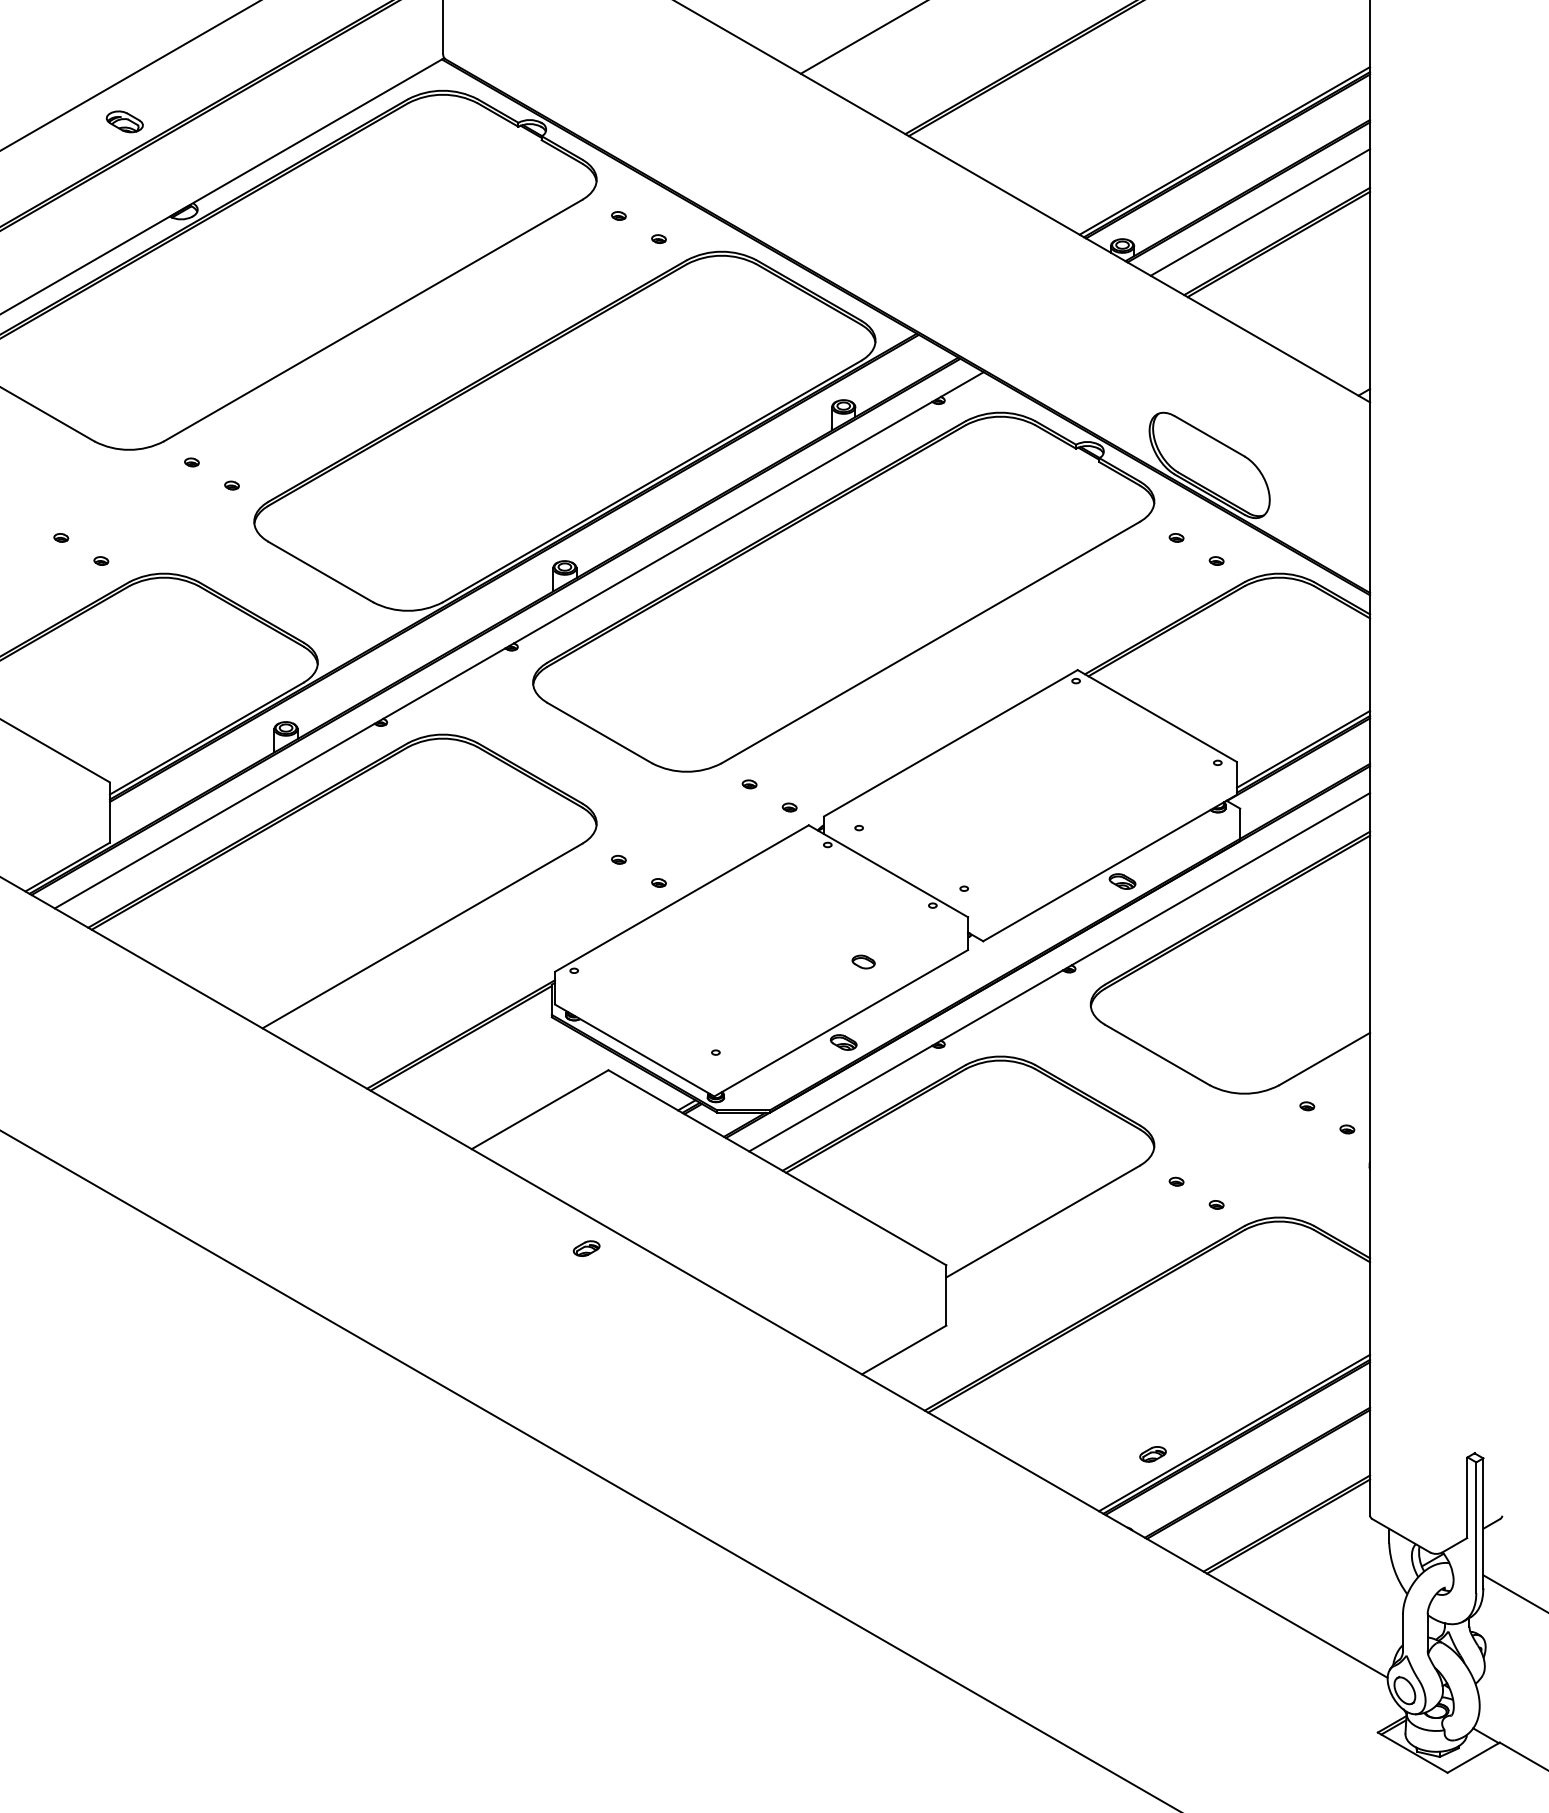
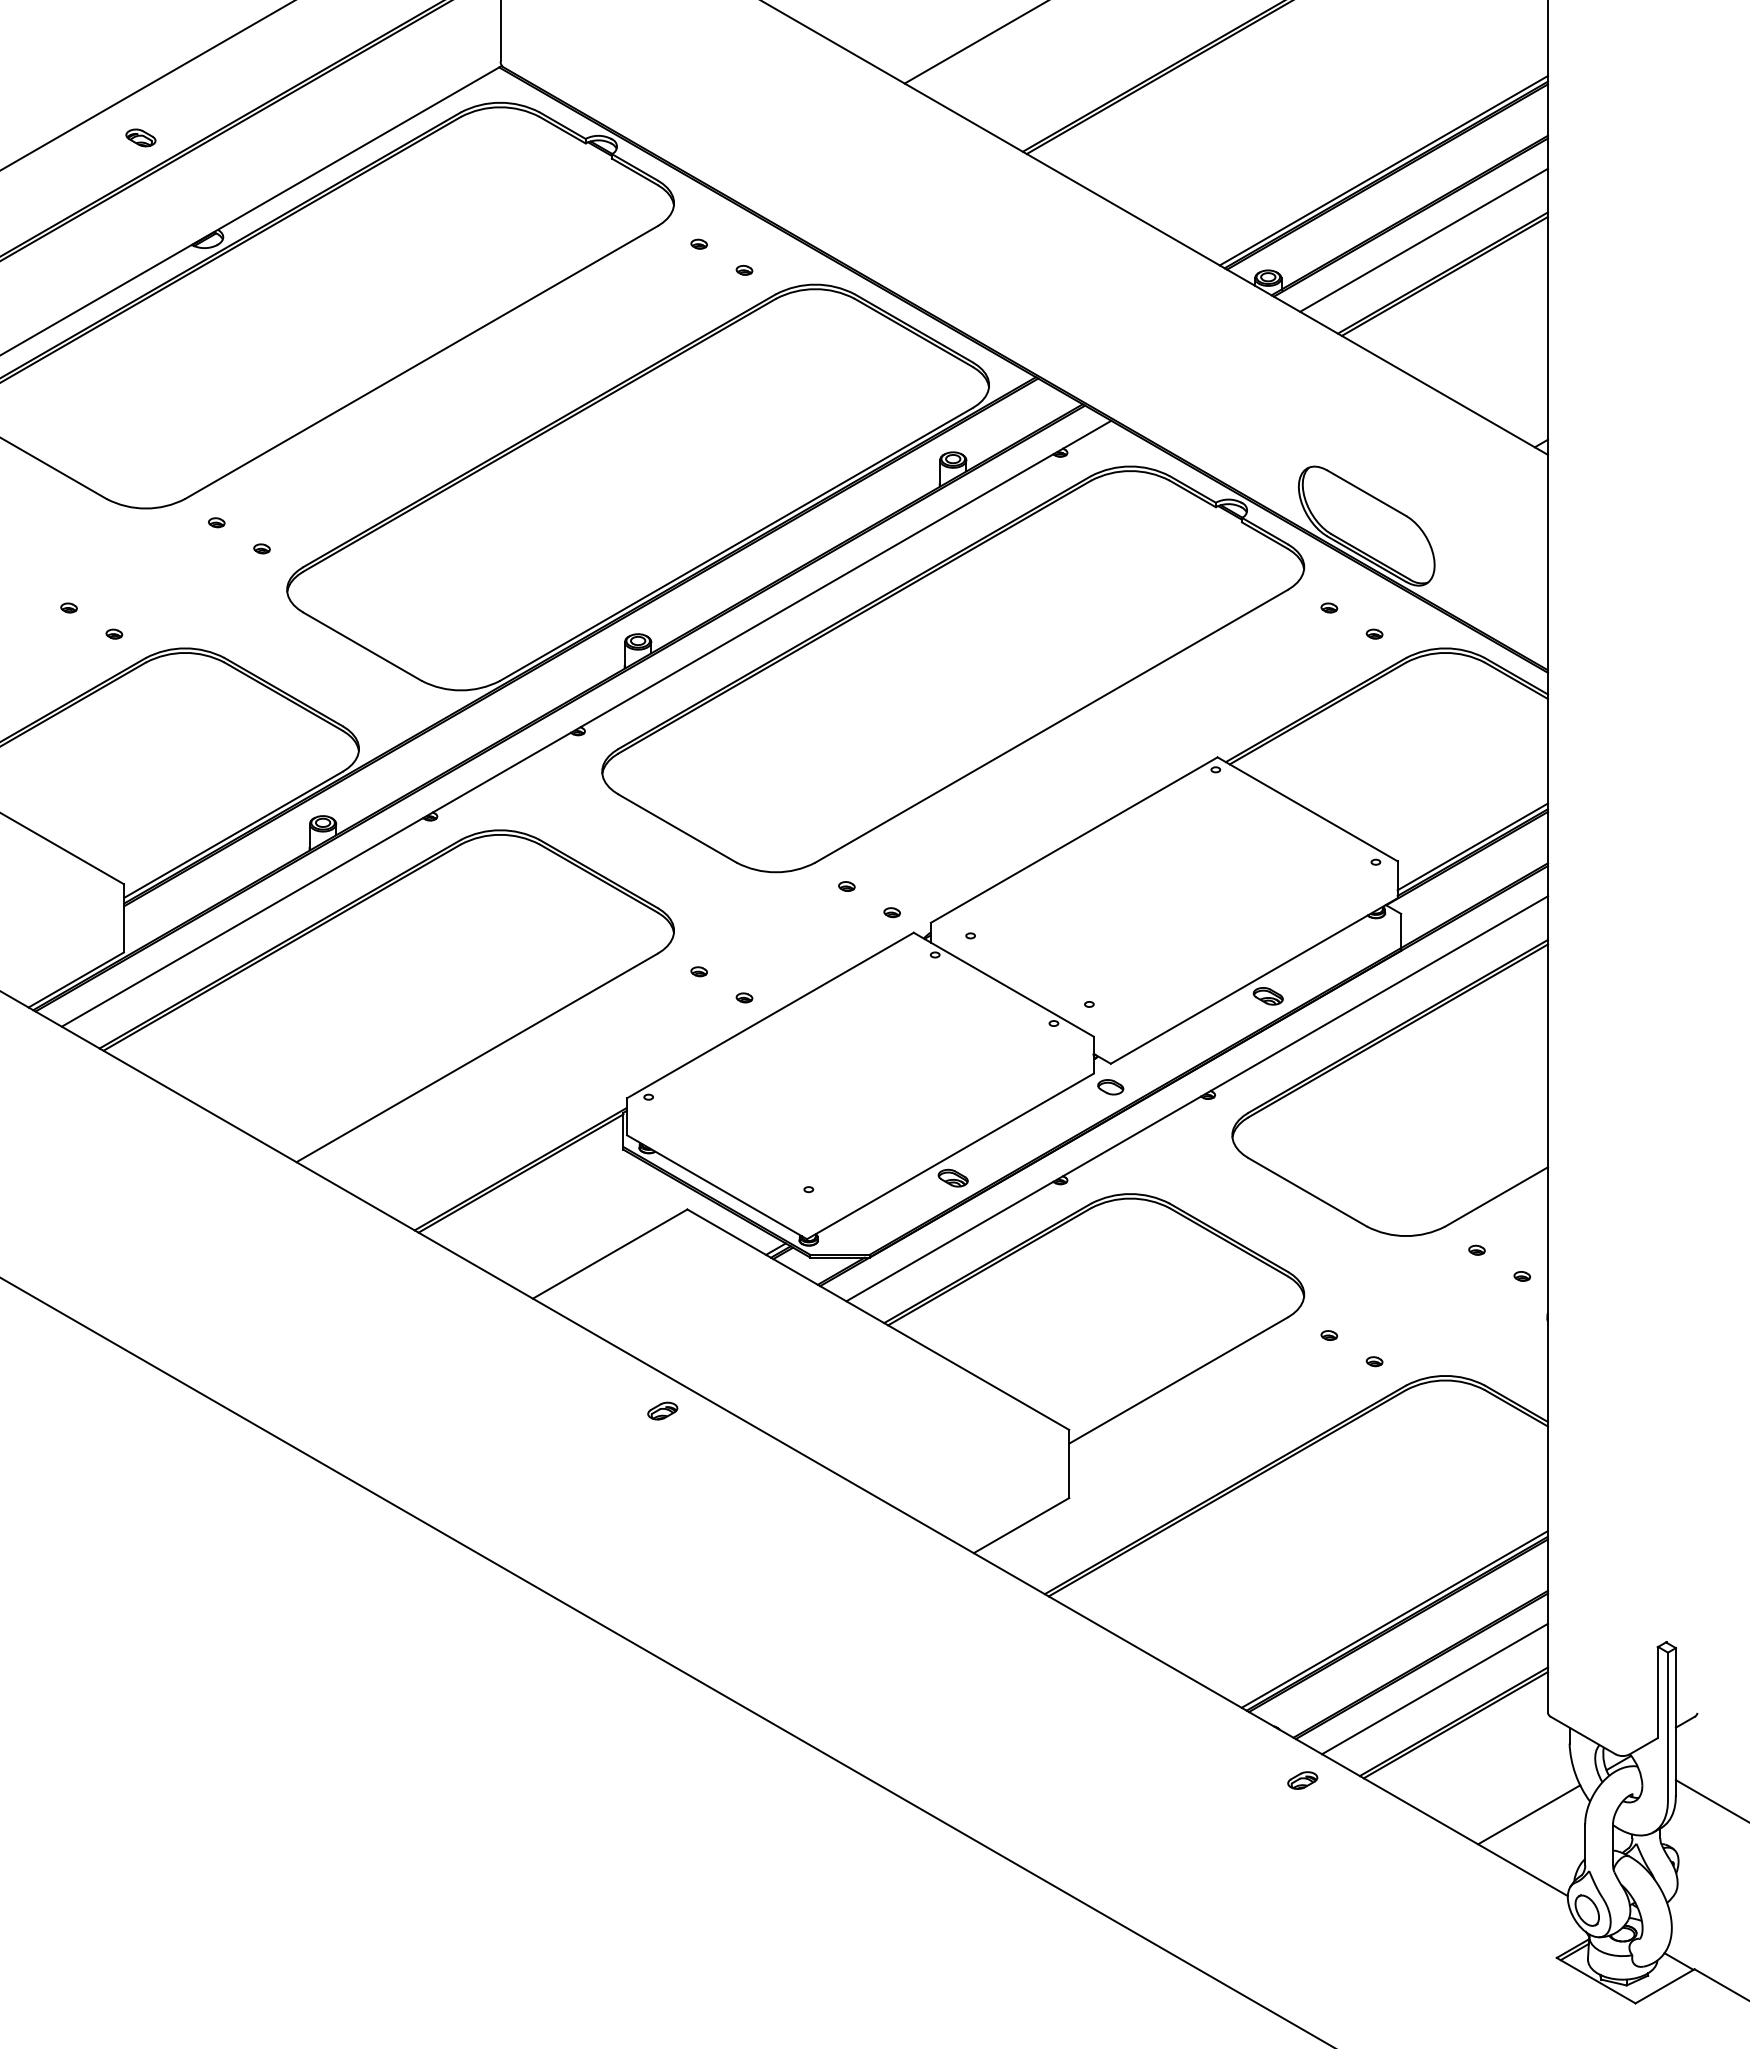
part: (124, 121) -> (140, 137), size x0.71
part: (863, 962) -> (1110, 1087), moved
part: (1152, 1454) -> (1302, 1780), moved
line: (1270, 1494) -> (1435, 1688), added
line: (1353, 1605) -> (1529, 1814), added

